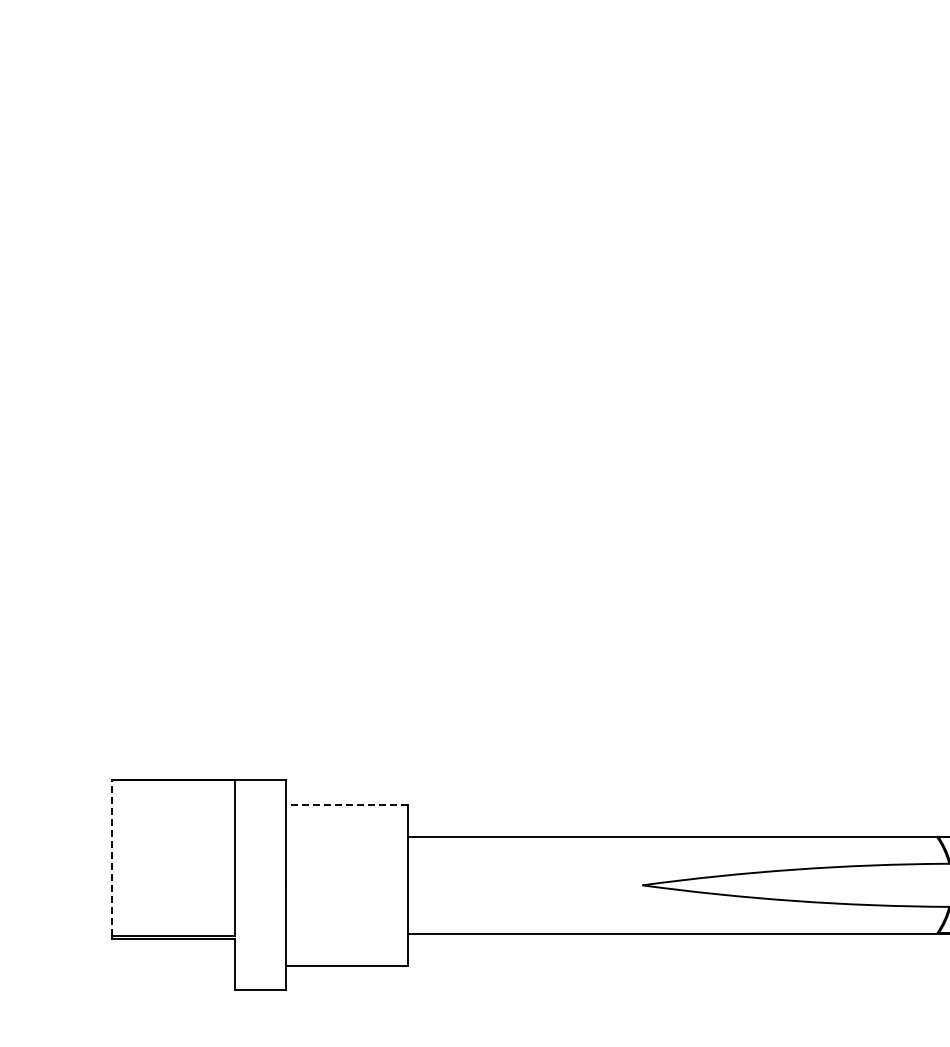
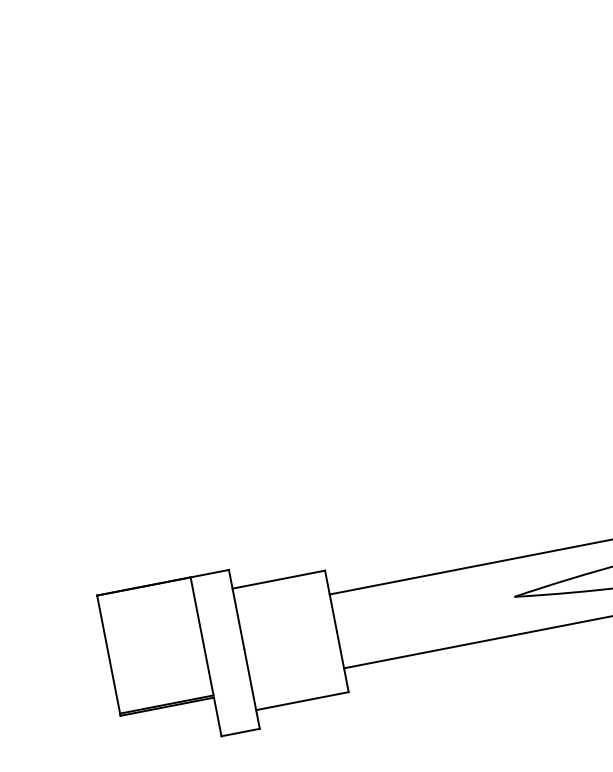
line: (346, 805) -> (278, 579), dashed -> solid
line: (111, 858) -> (108, 654), dashed -> solid

